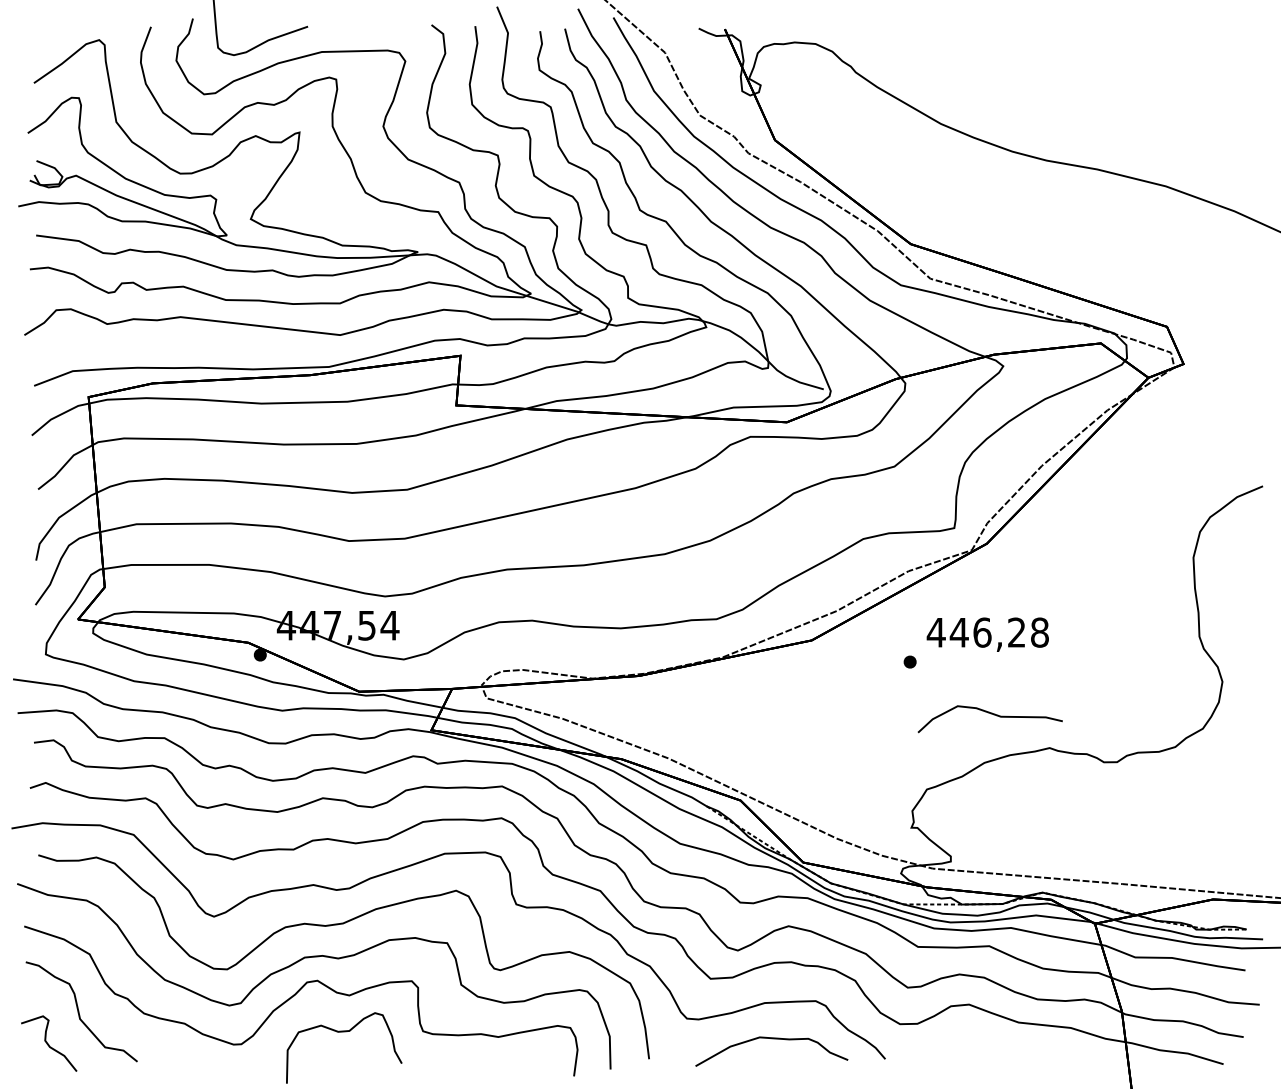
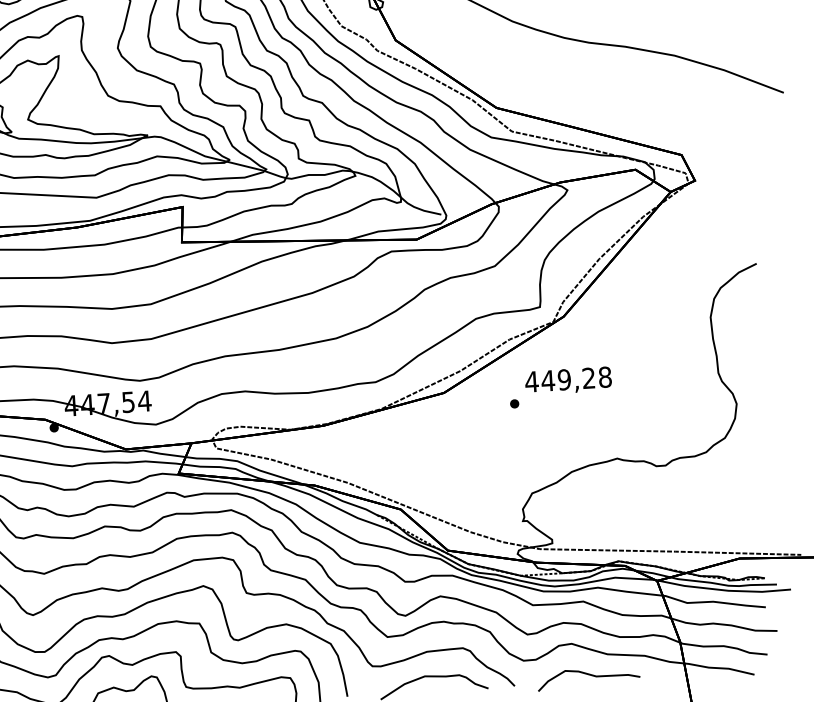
text: (982, 632) -> (564, 379), 446,28 -> 449,28
curve: (990, 714) -> (588, 675), moved

